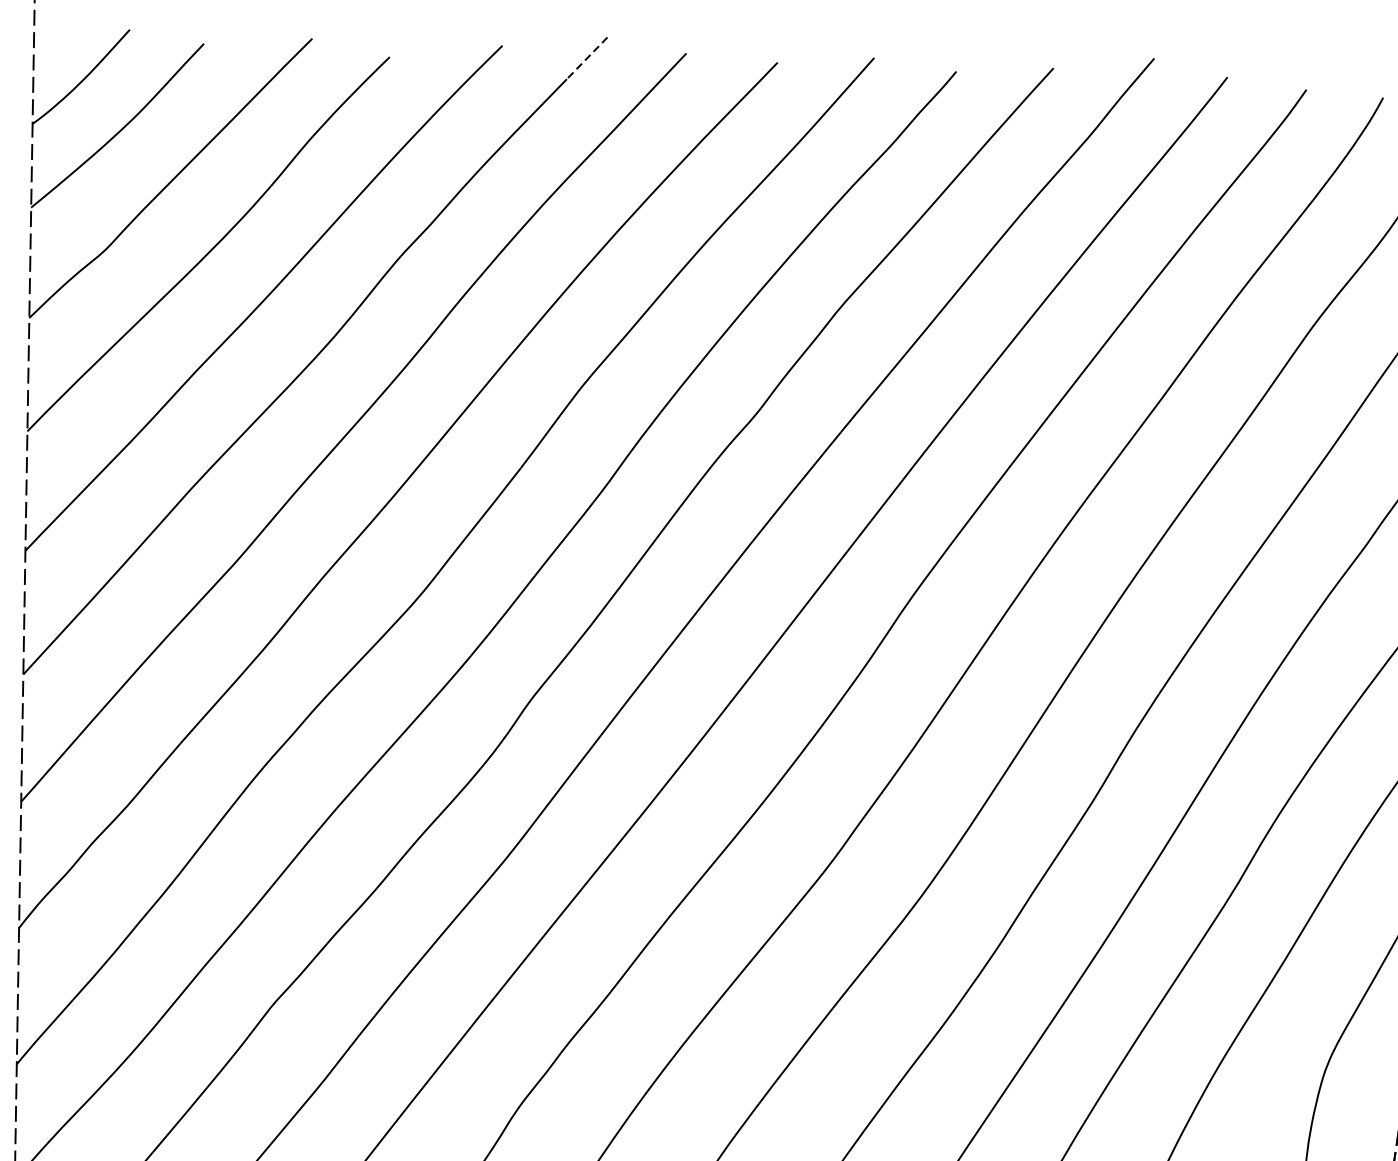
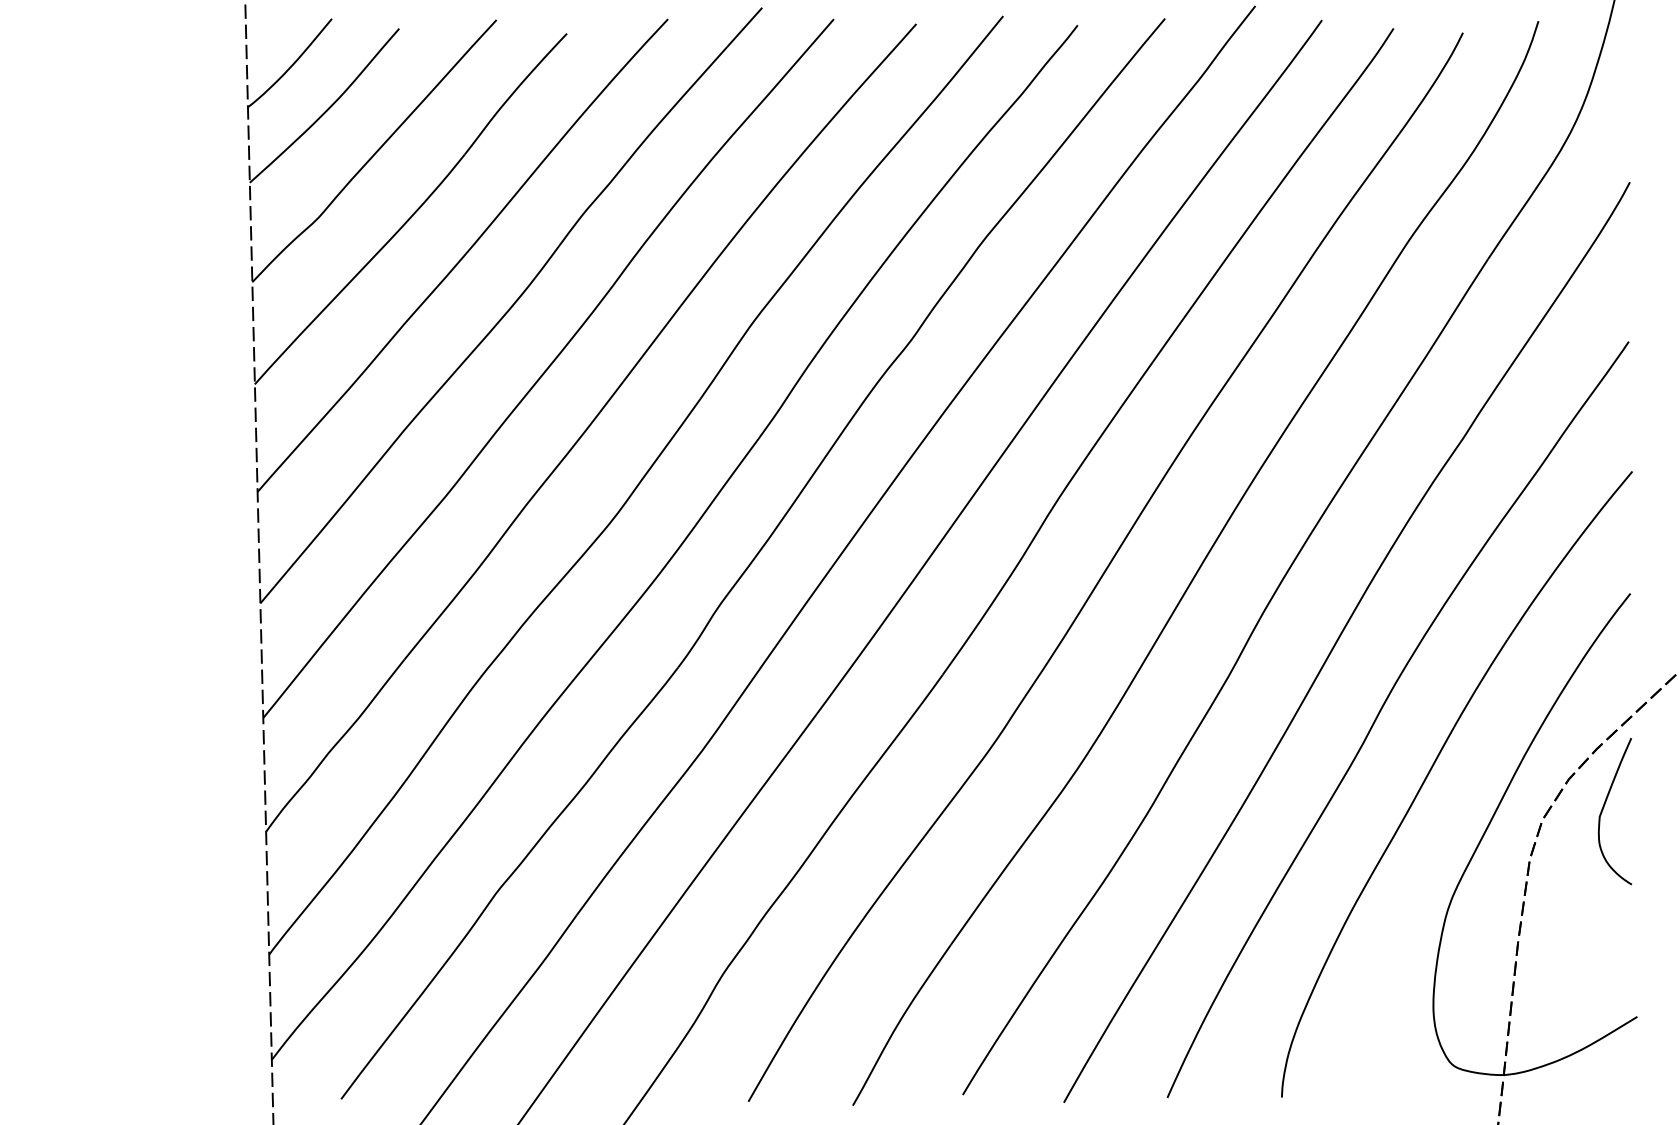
line: (586, 58) -> (744, 27), dashed -> solid

